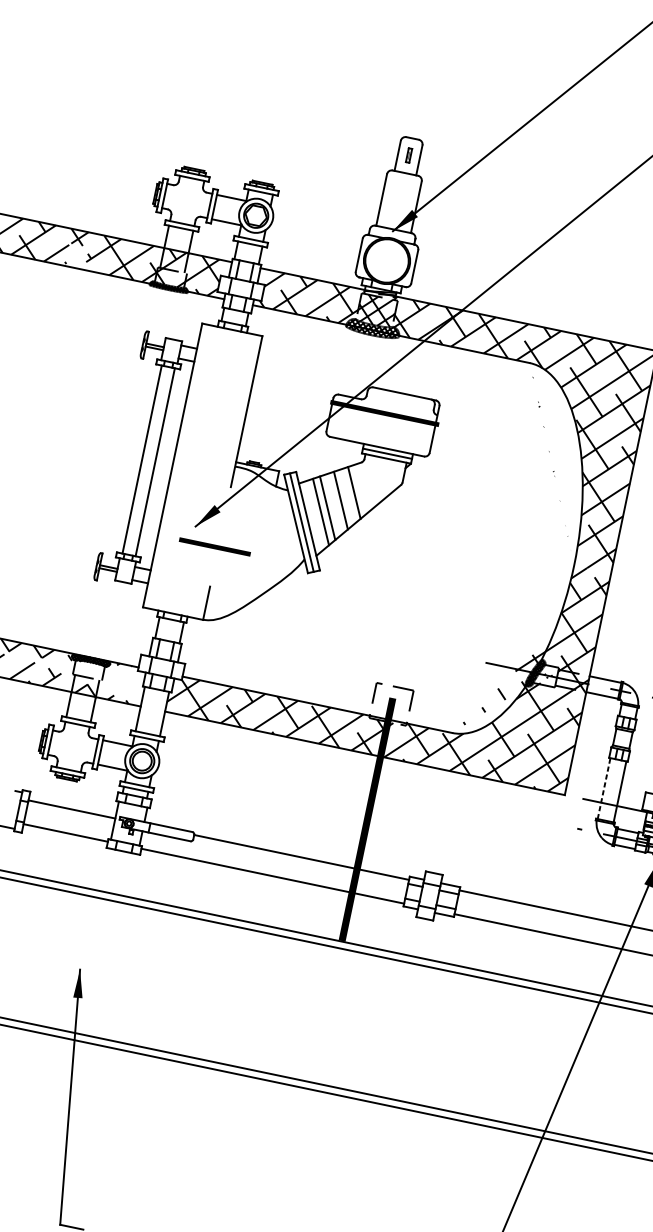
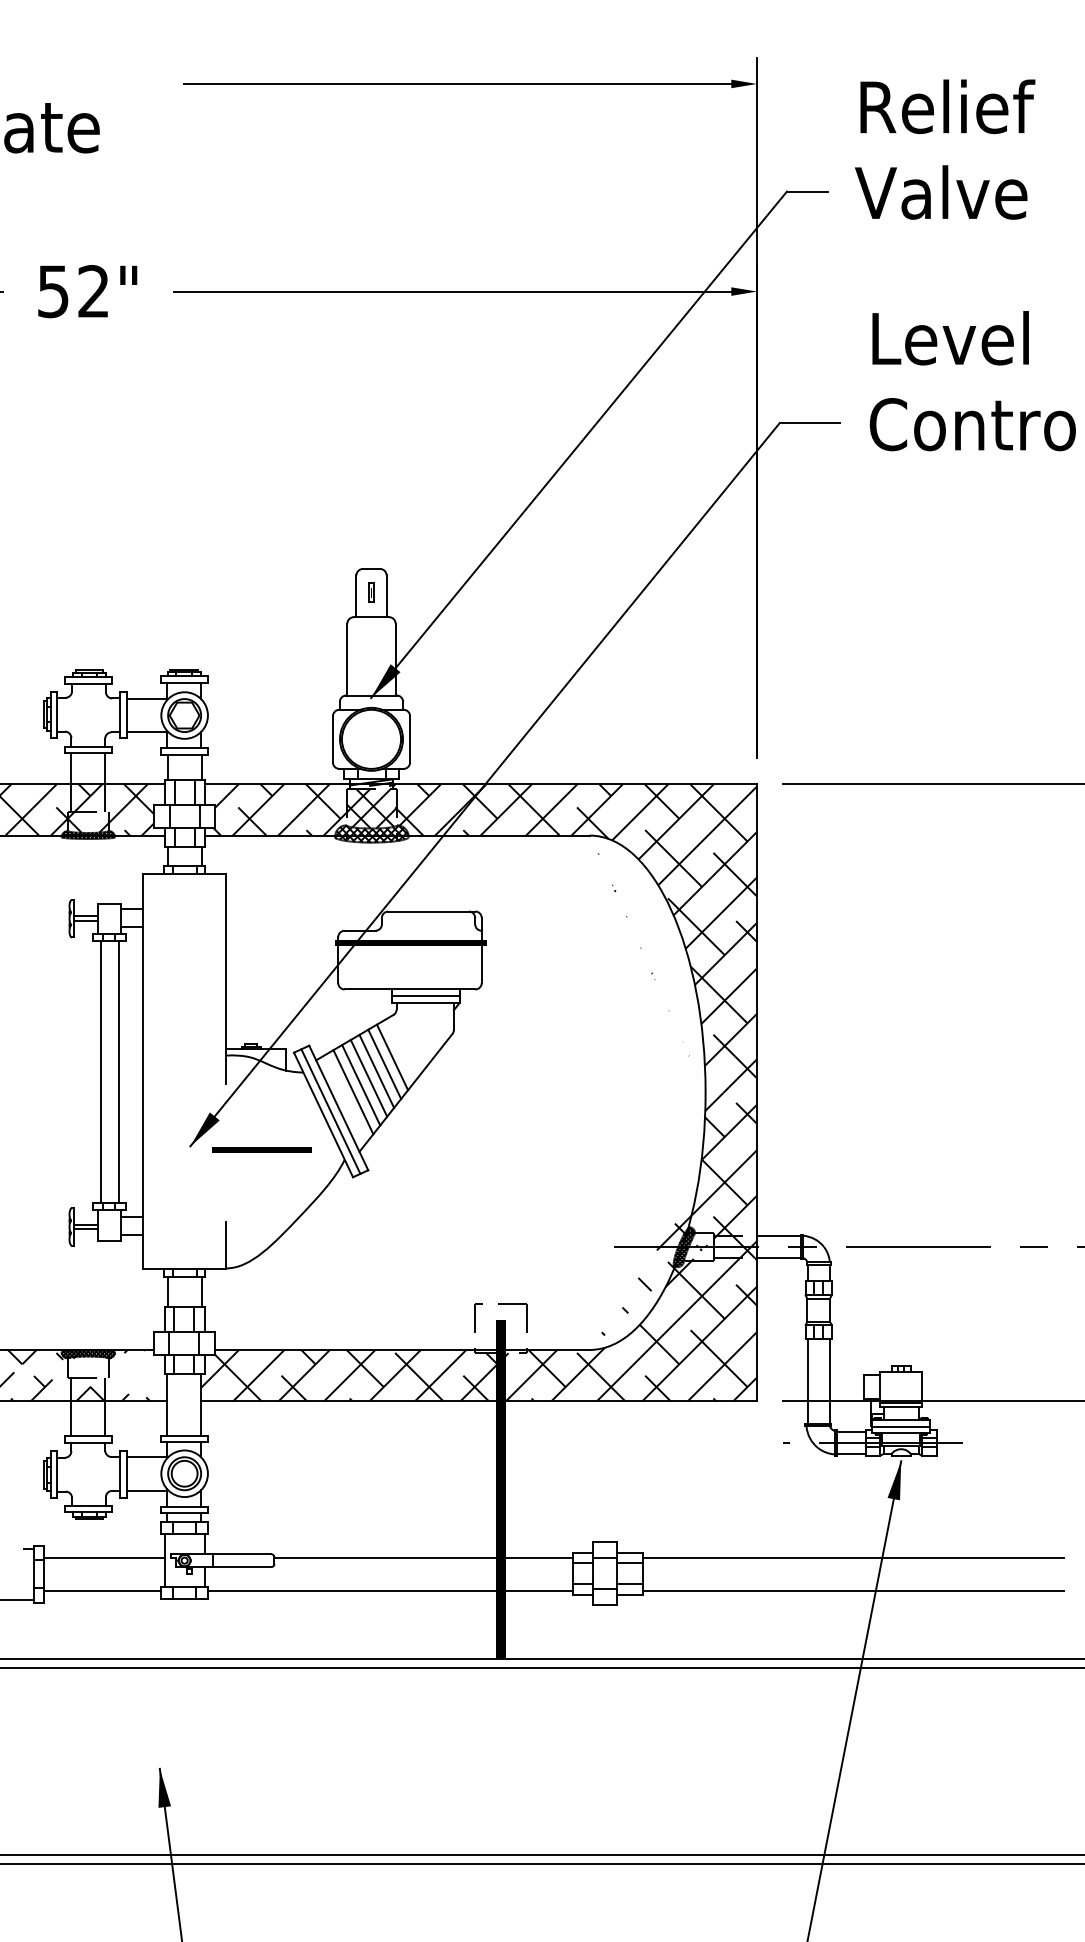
line: (347, 496) -> (384, 1064), added
line: (333, 504) -> (368, 1078), added
line: (214, 546) -> (261, 1149), moved
line: (604, 788) -> (807, 1381), dashed -> solid

